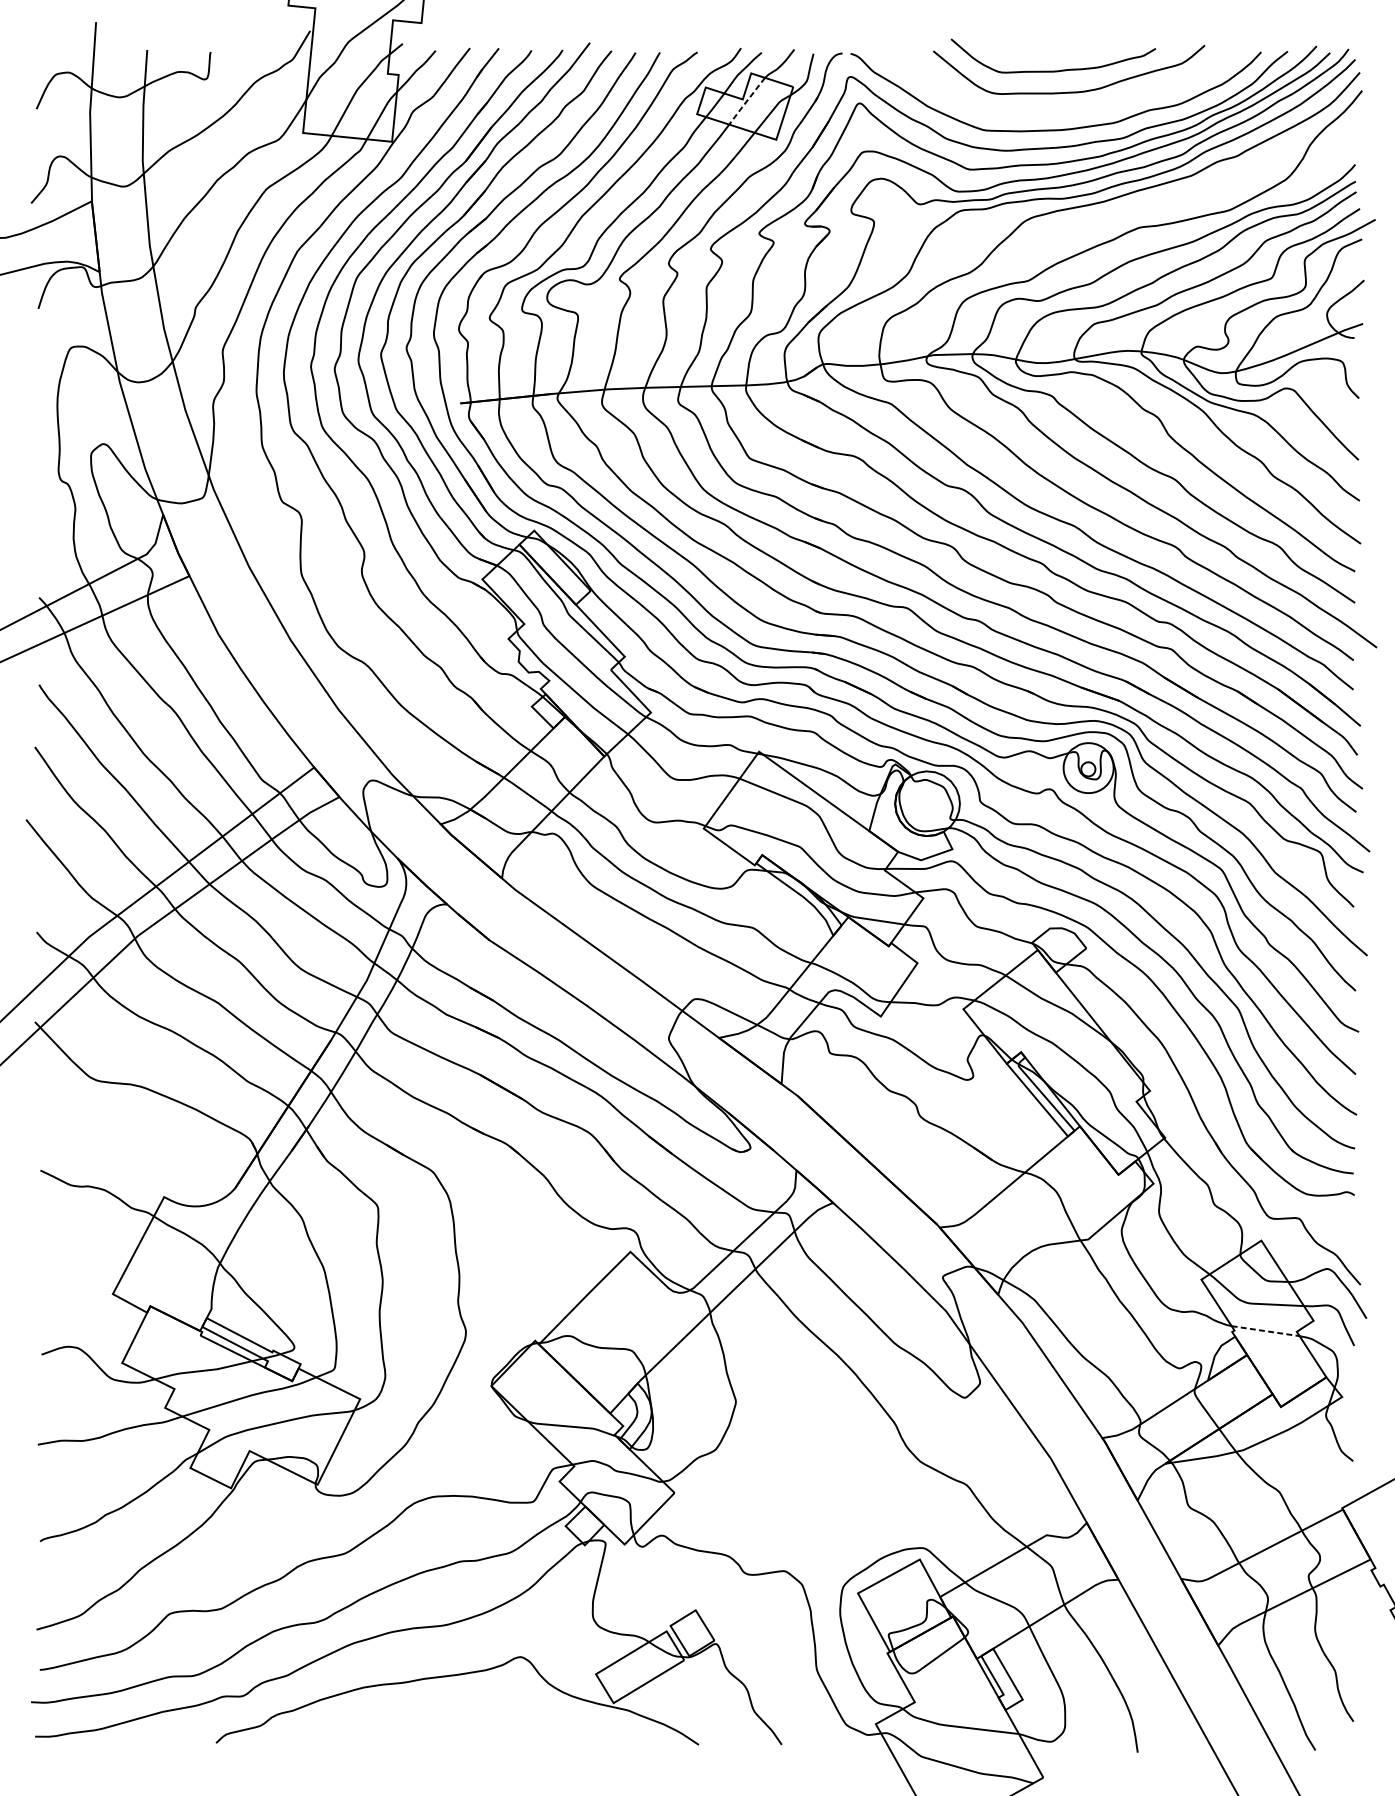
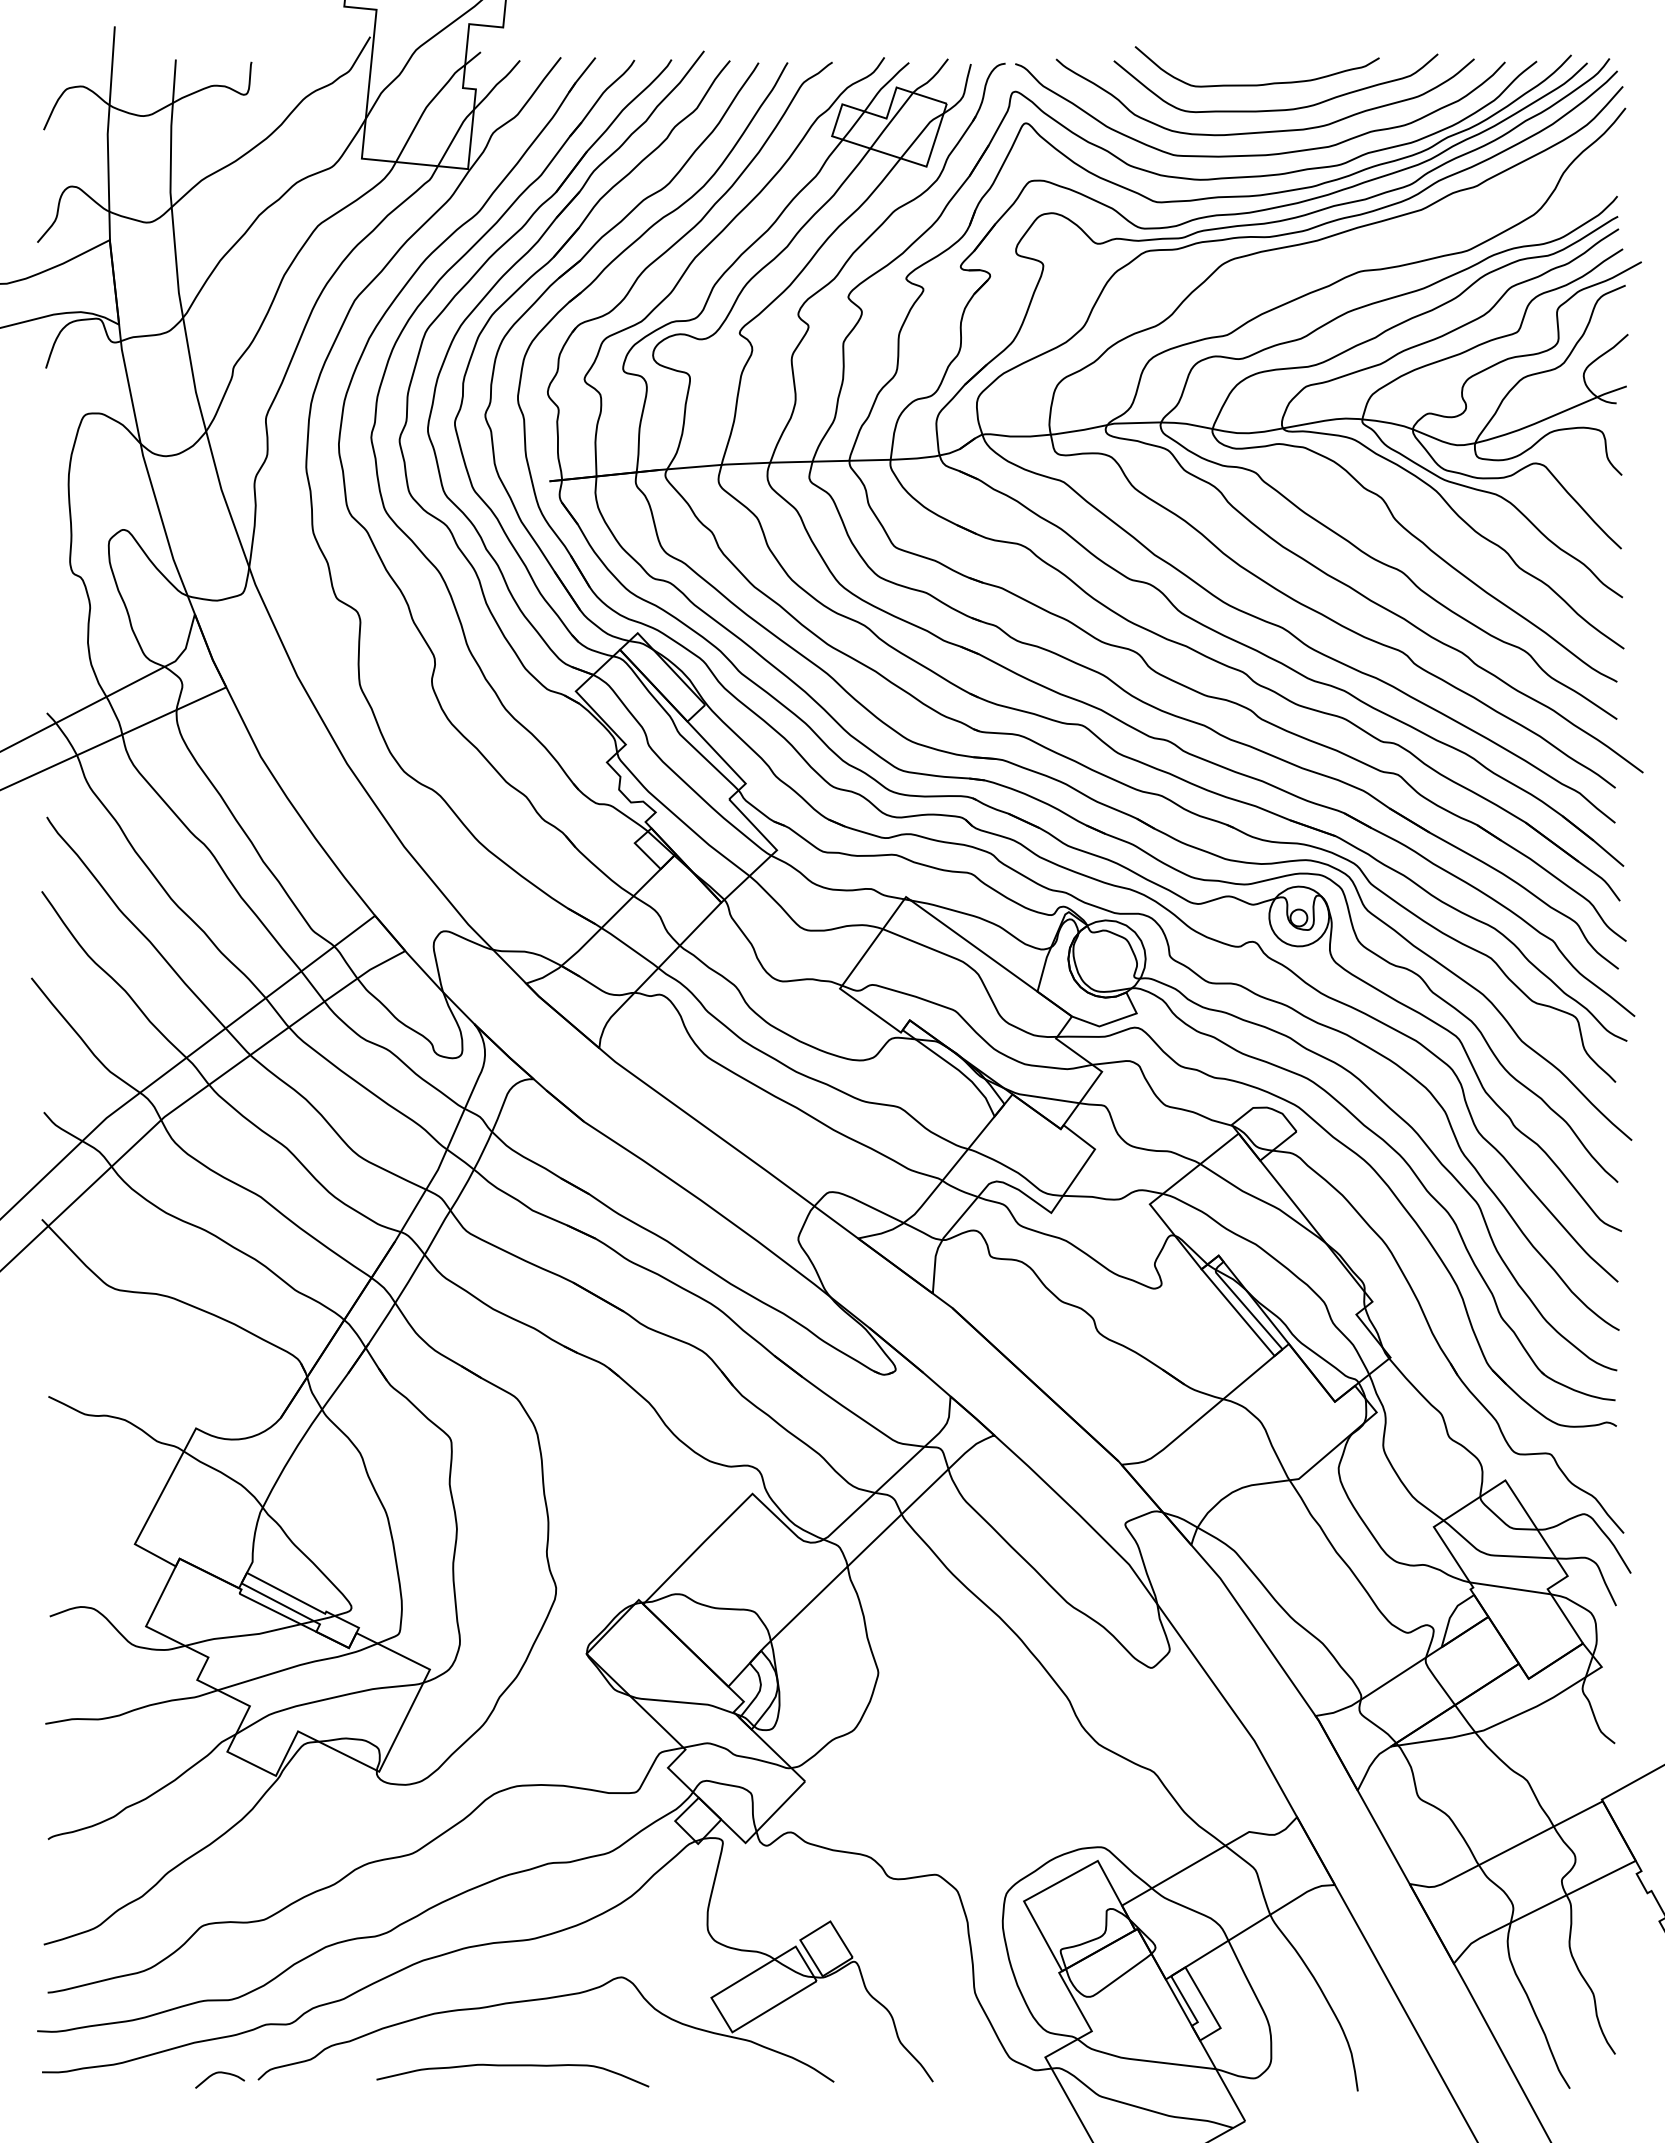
line: (746, 101) -> (891, 120), dashed -> solid
curve: (1065, 109) -> (1271, 130), added
line: (1265, 1331) -> (1510, 1588), dashed -> solid
curve: (429, 1731) -> (512, 2066), added
curve: (184, 1737) -> (220, 2073), added

